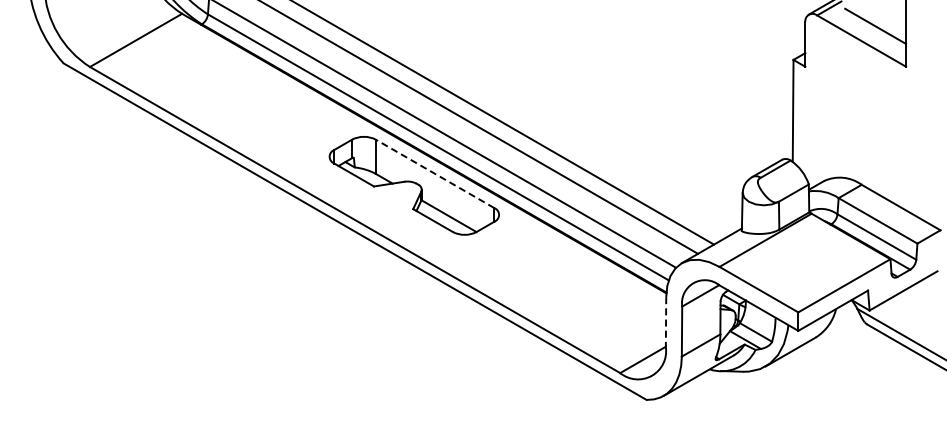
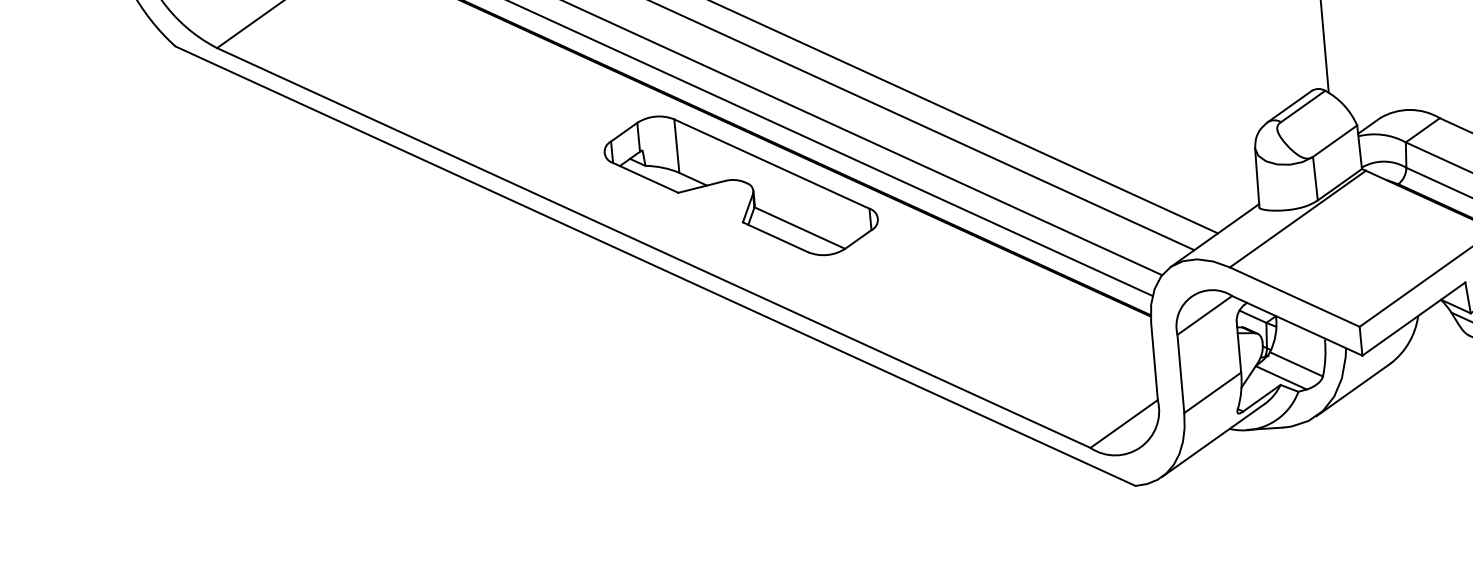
line: (434, 173) -> (770, 163), dashed -> solid
line: (666, 322) -> (1155, 362), dashed -> solid

